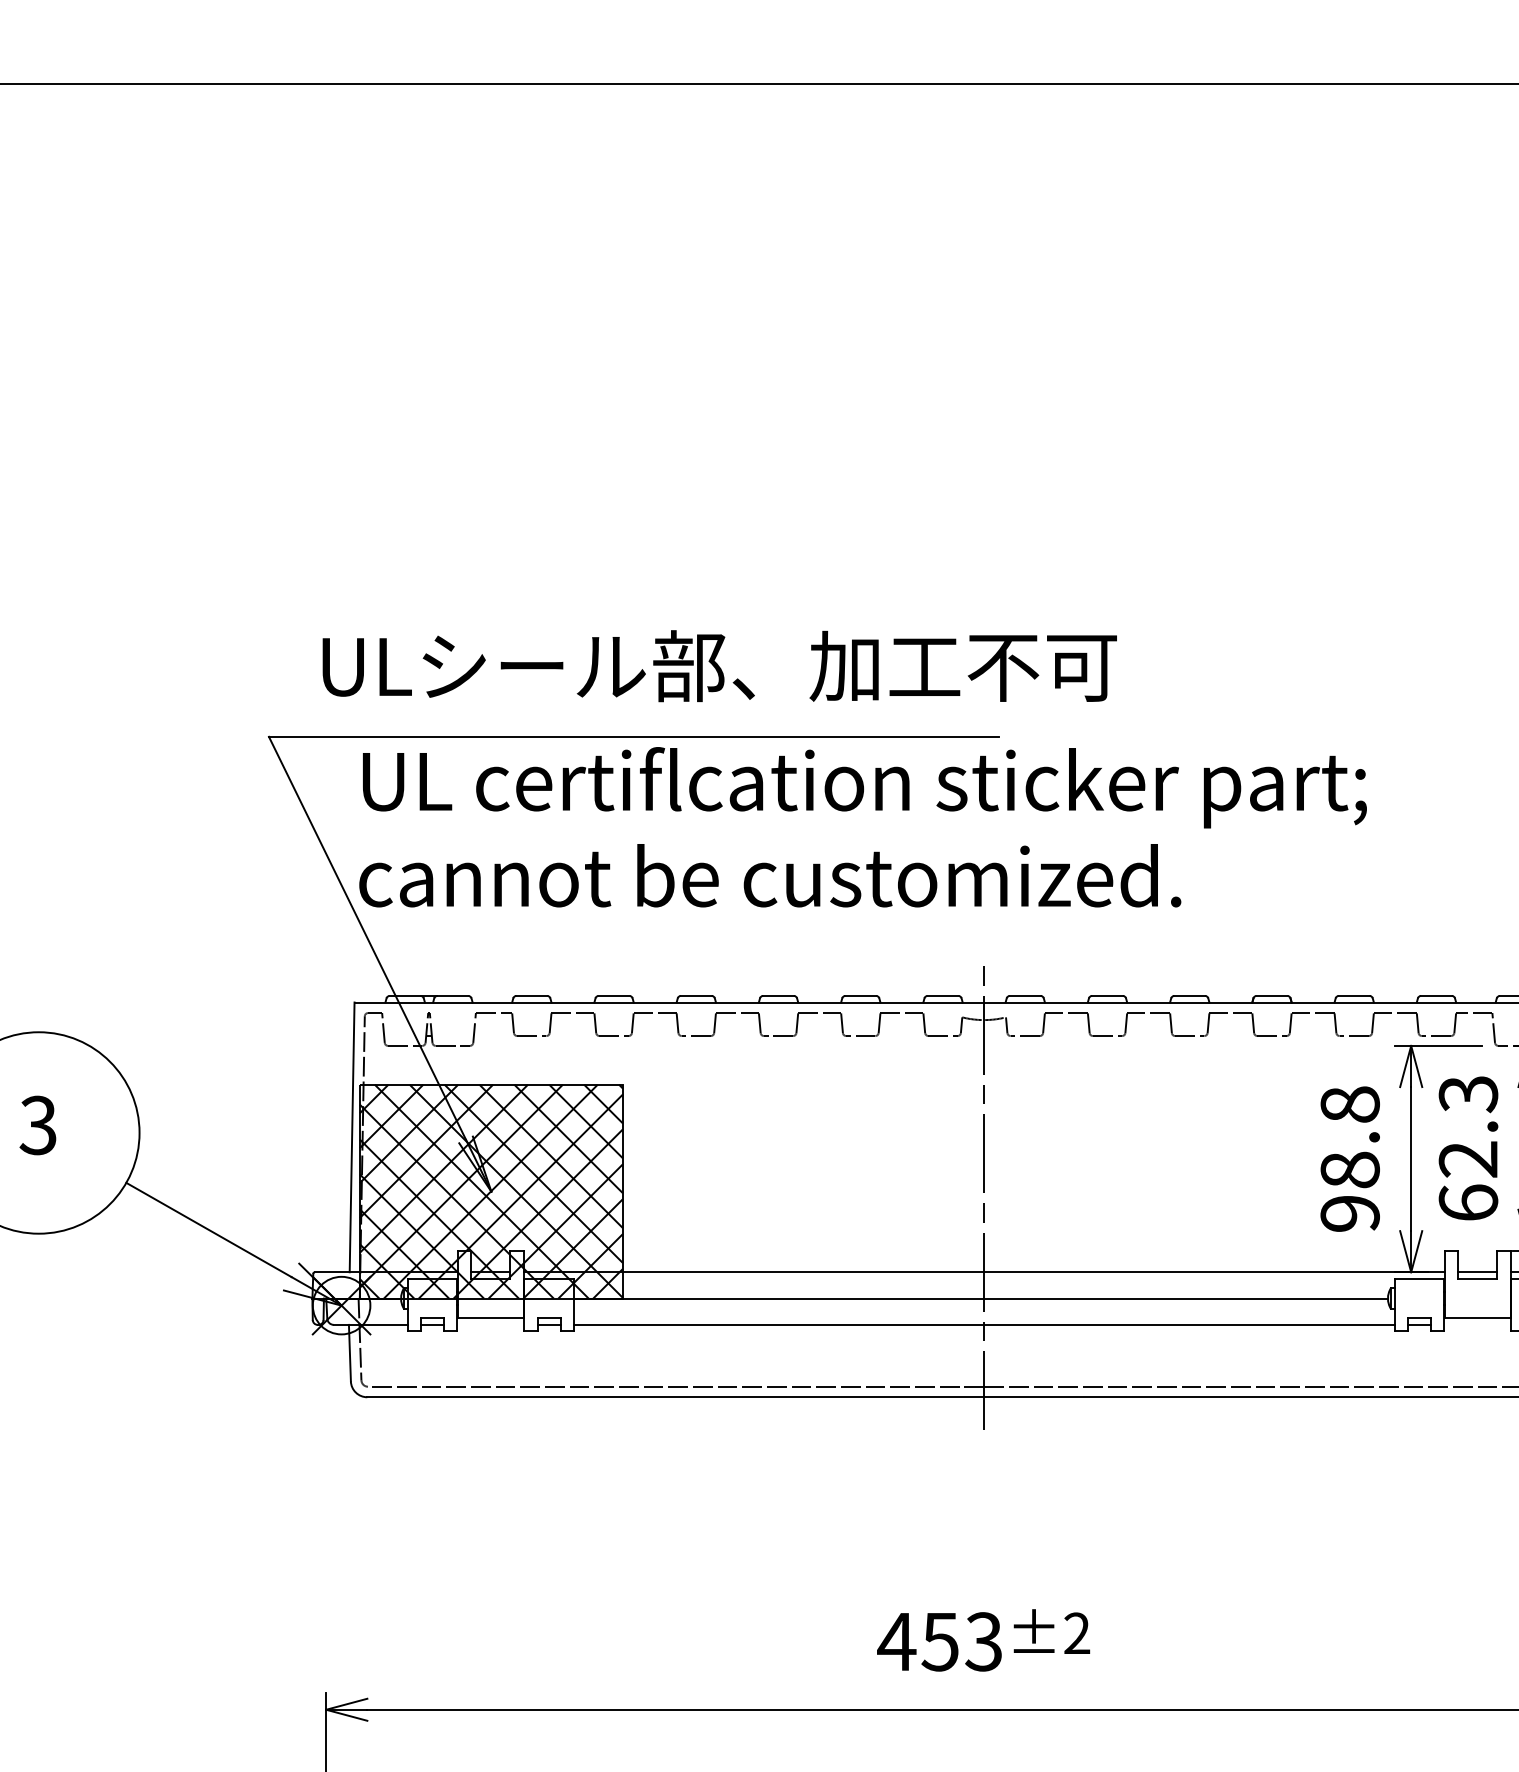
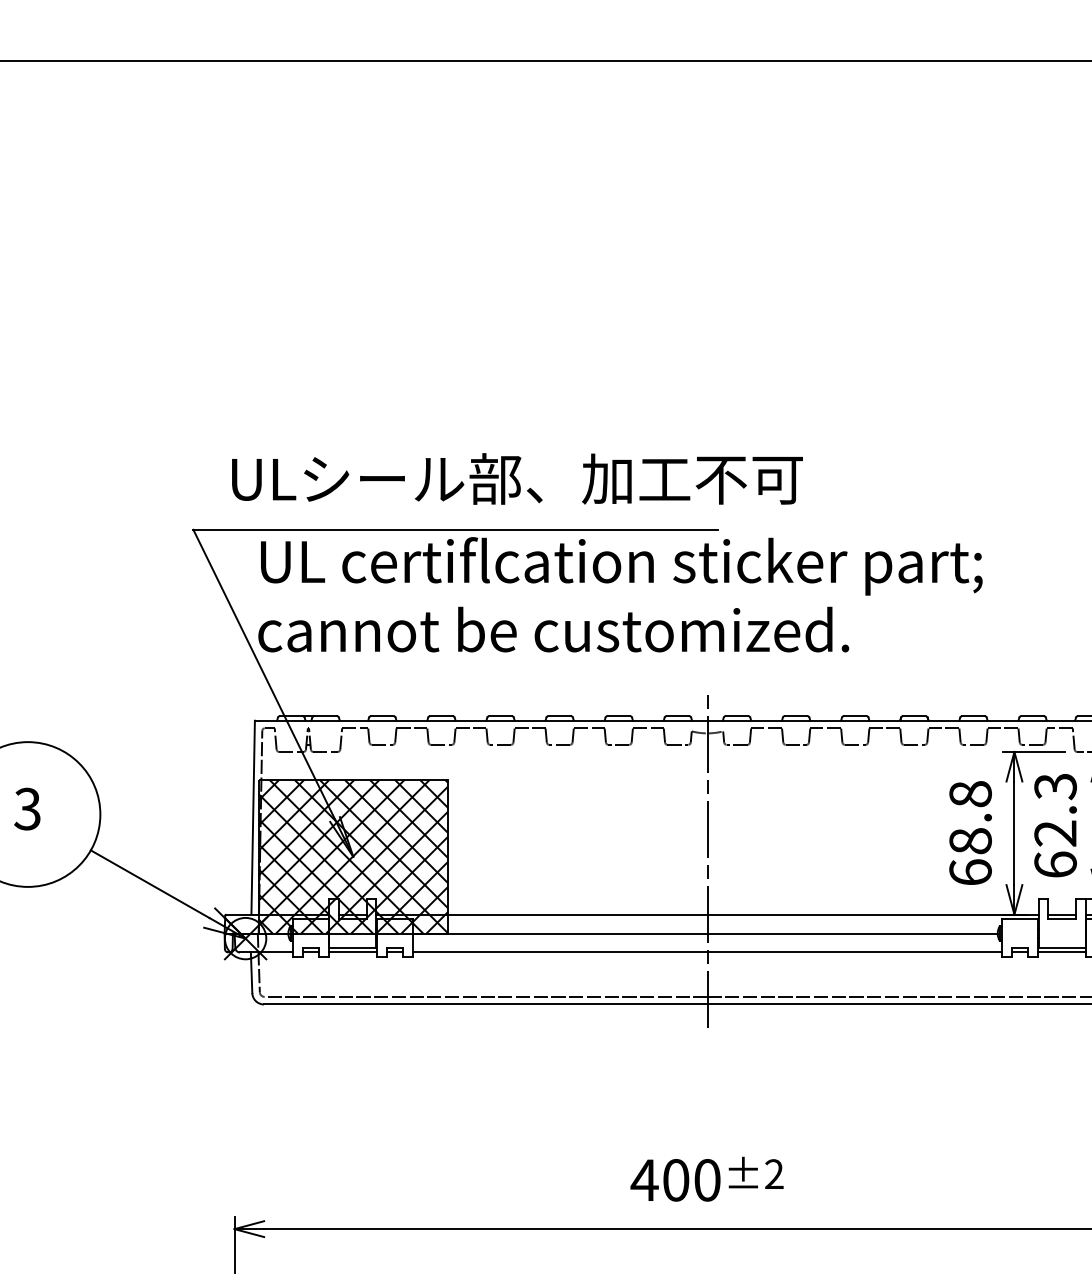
text: (1349, 1213) -> (970, 872), 98.8 -> 68.8
line: (490, 1324) -> (352, 952), added
line: (1477, 1324) -> (1062, 952), added
text: (961, 1641) -> (691, 1180), 453 -> 400

